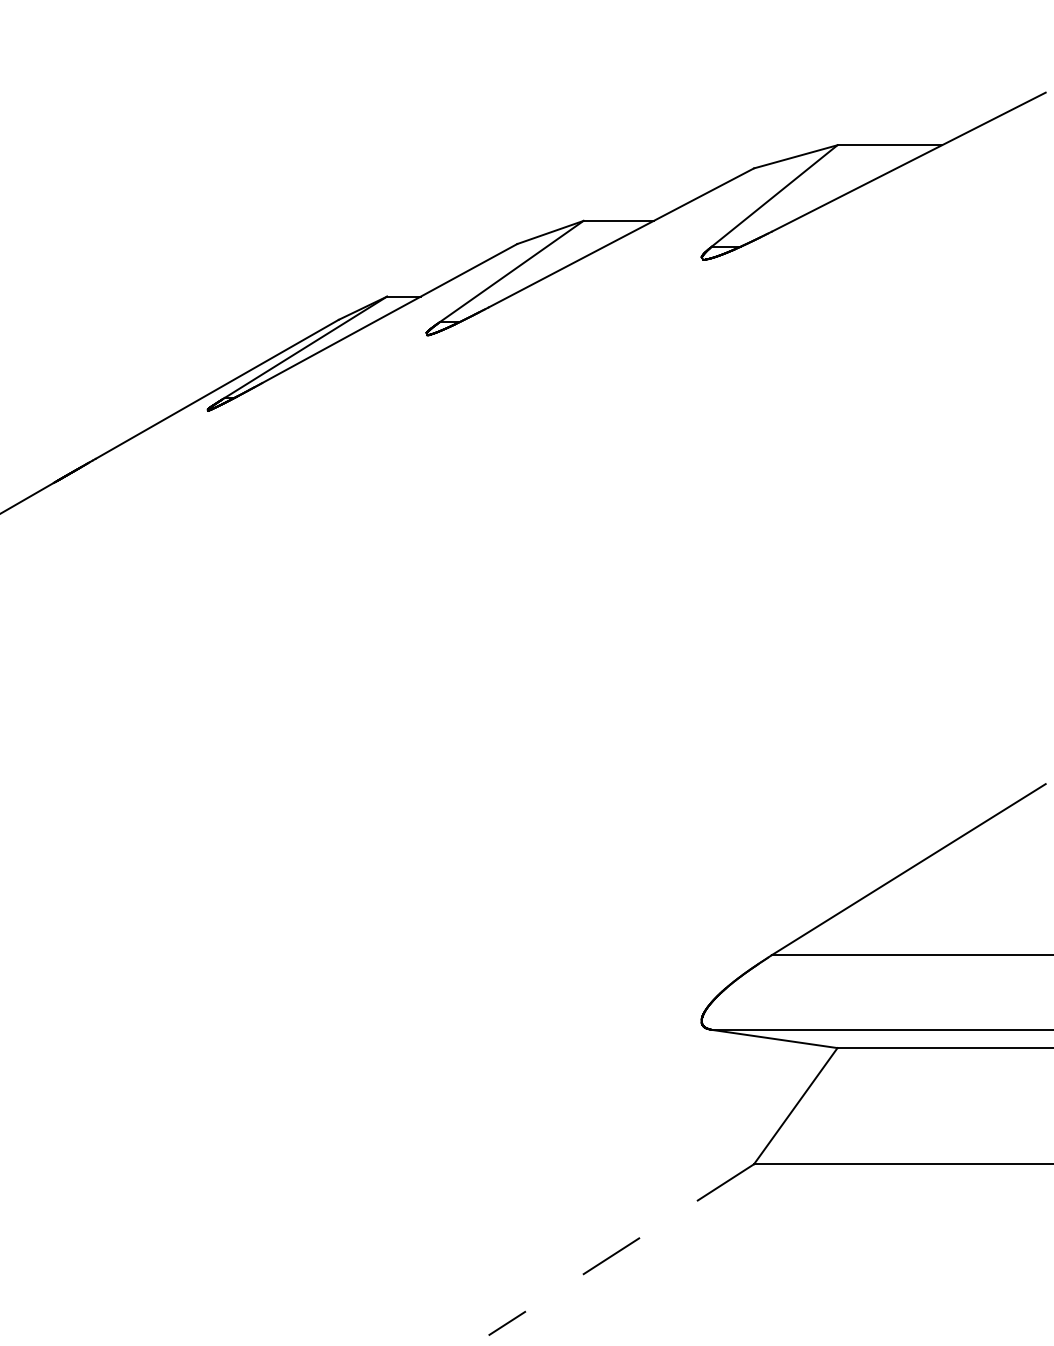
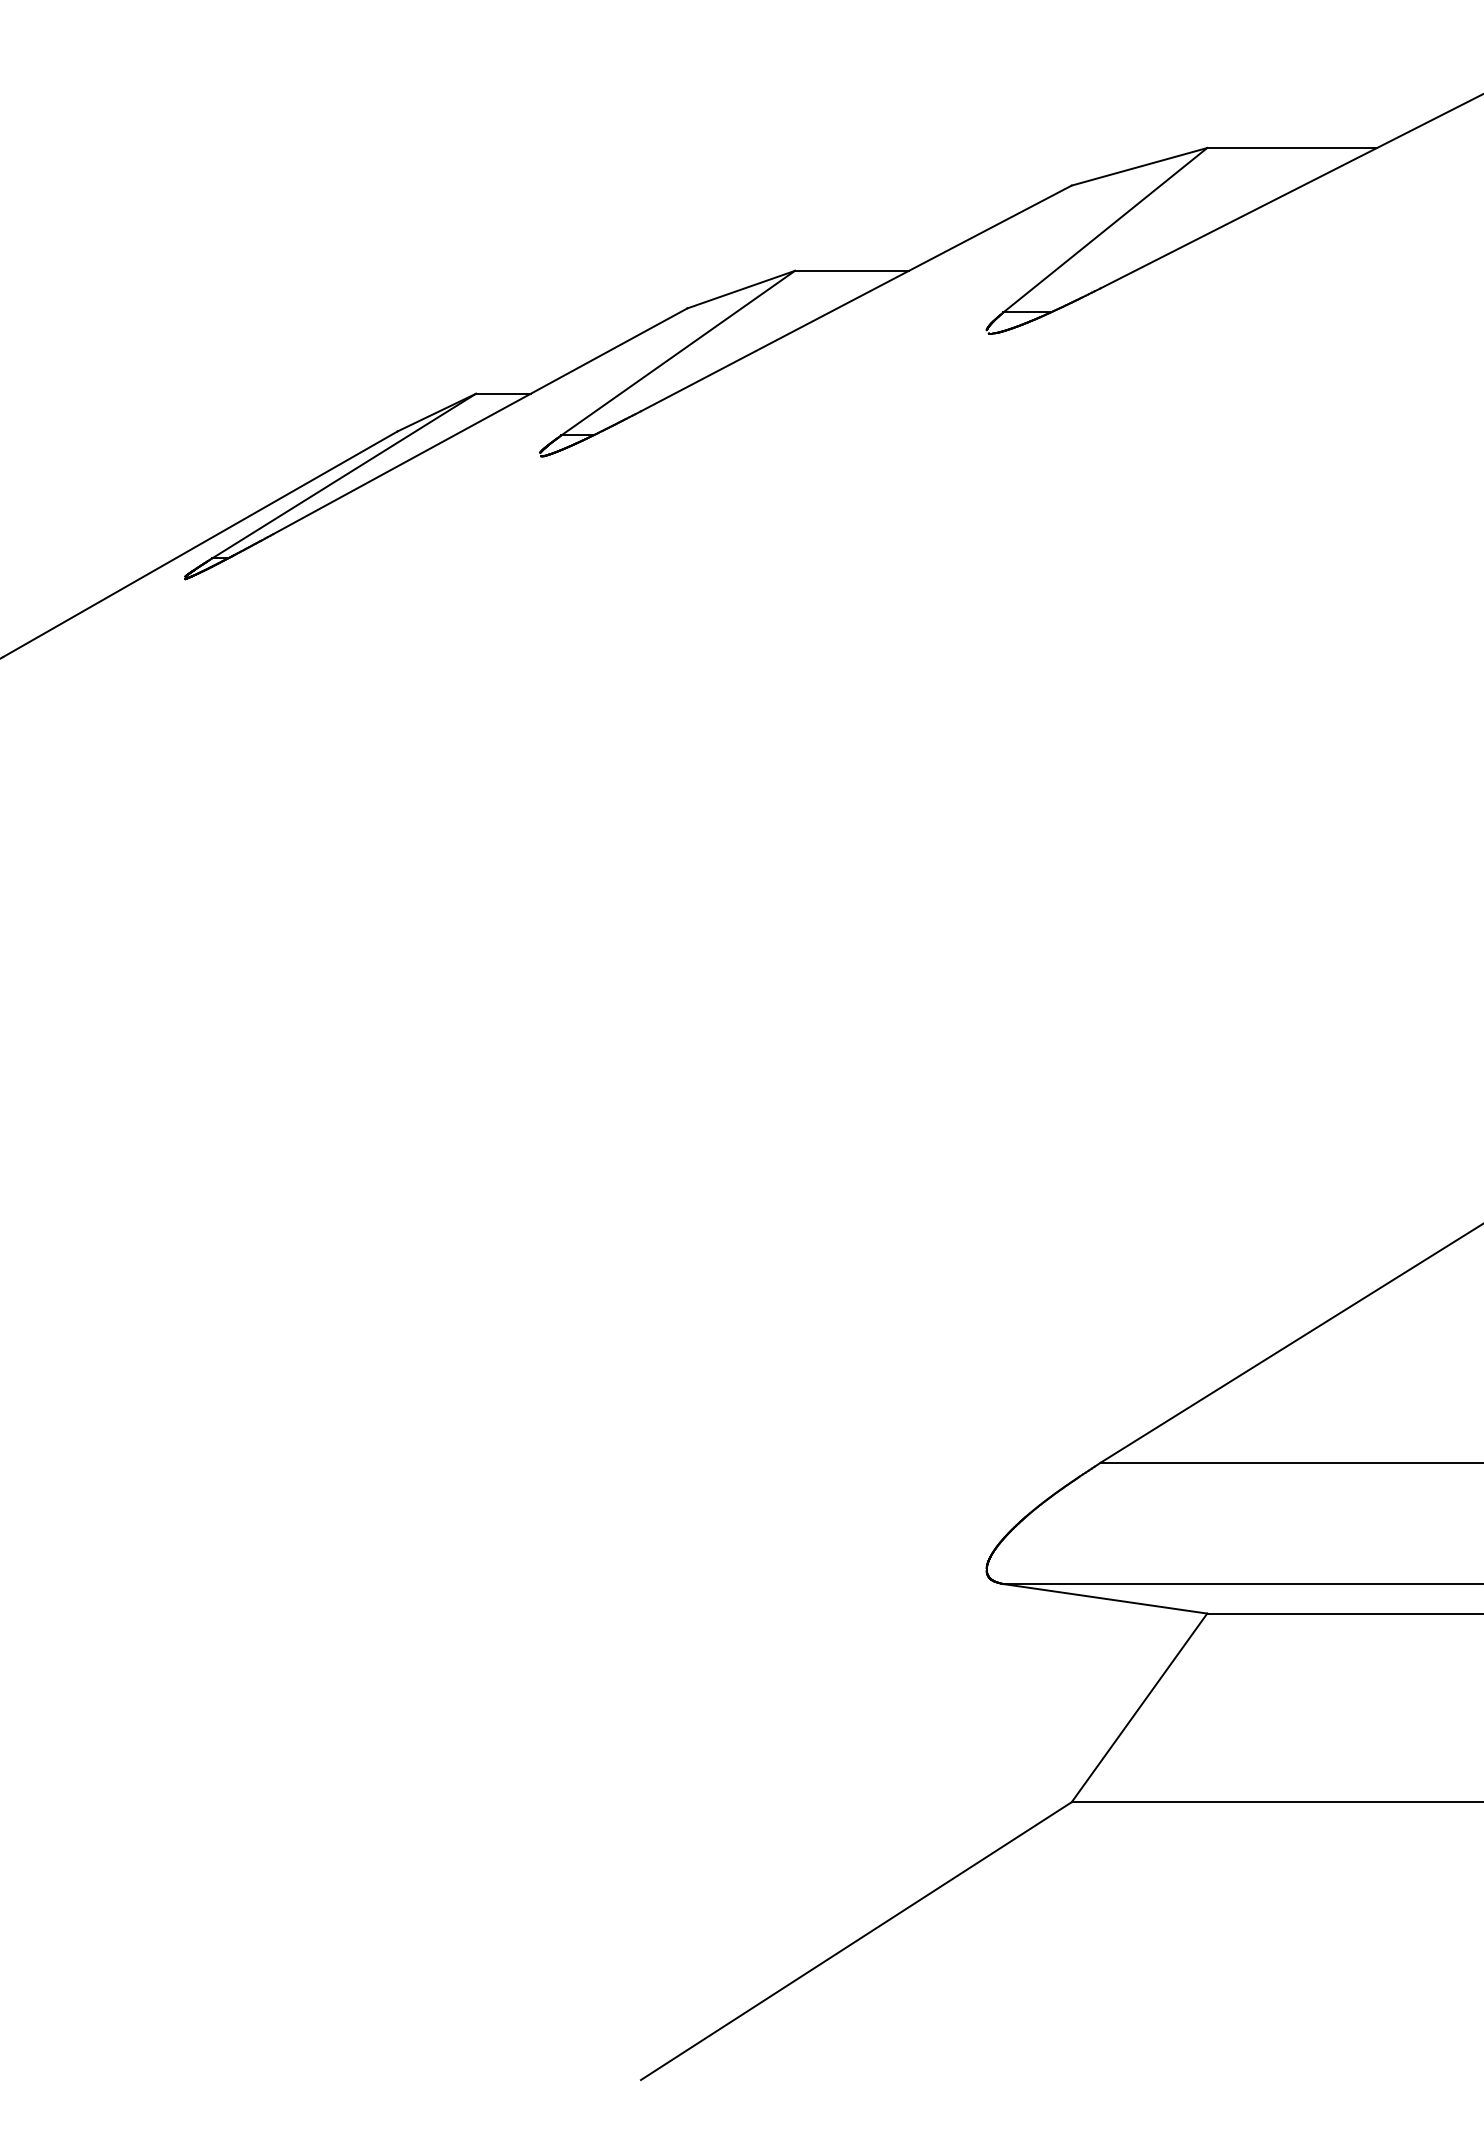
line: (621, 1249) -> (856, 1940), dashed -> solid

